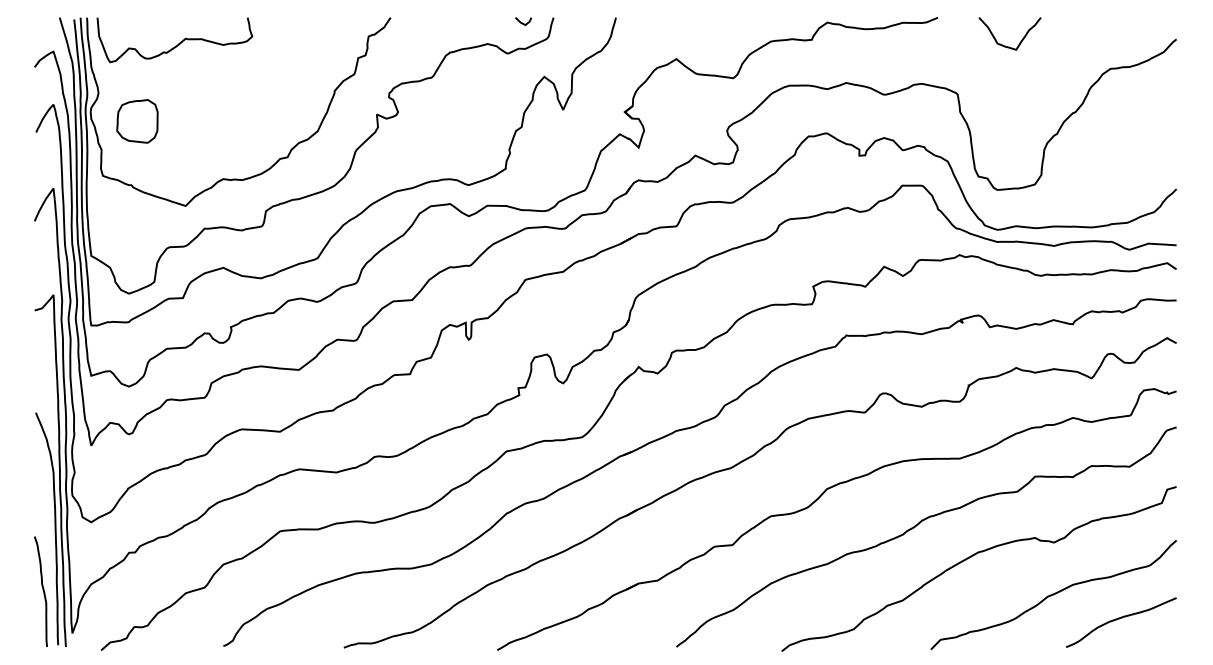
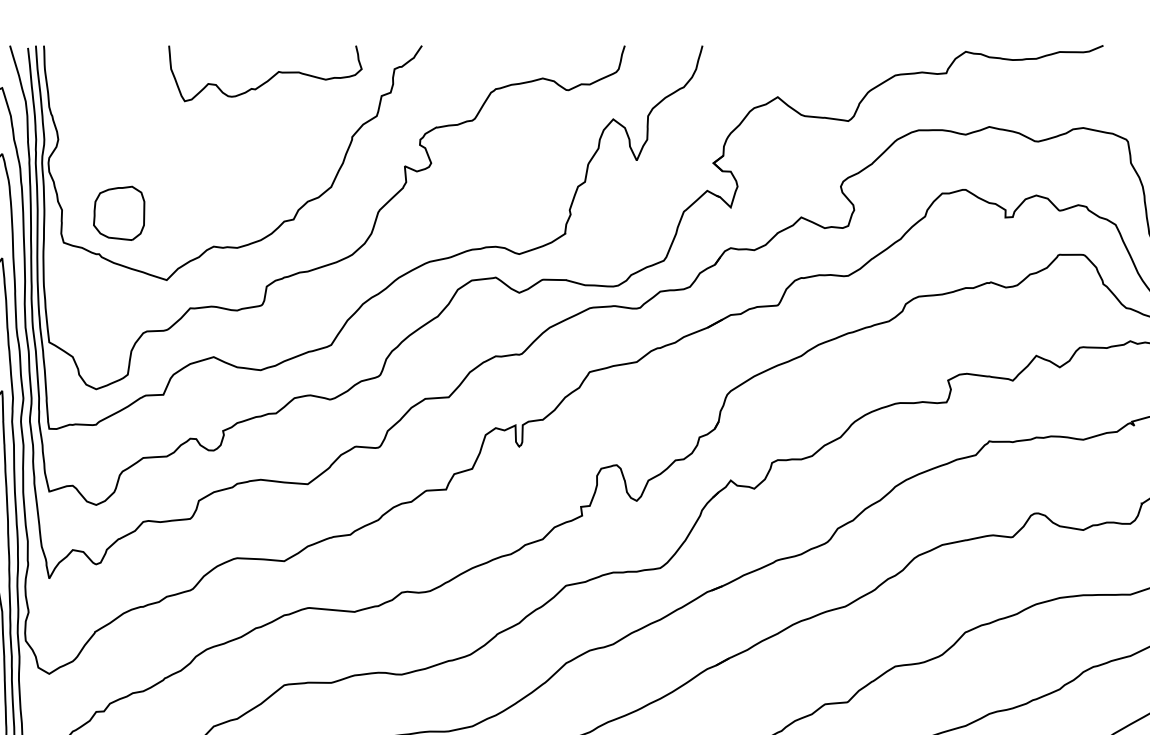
line: (522, 22) -> (586, 51), removed
curve: (178, 43) -> (269, 77), moved
part: (137, 121) -> (119, 213), moved

